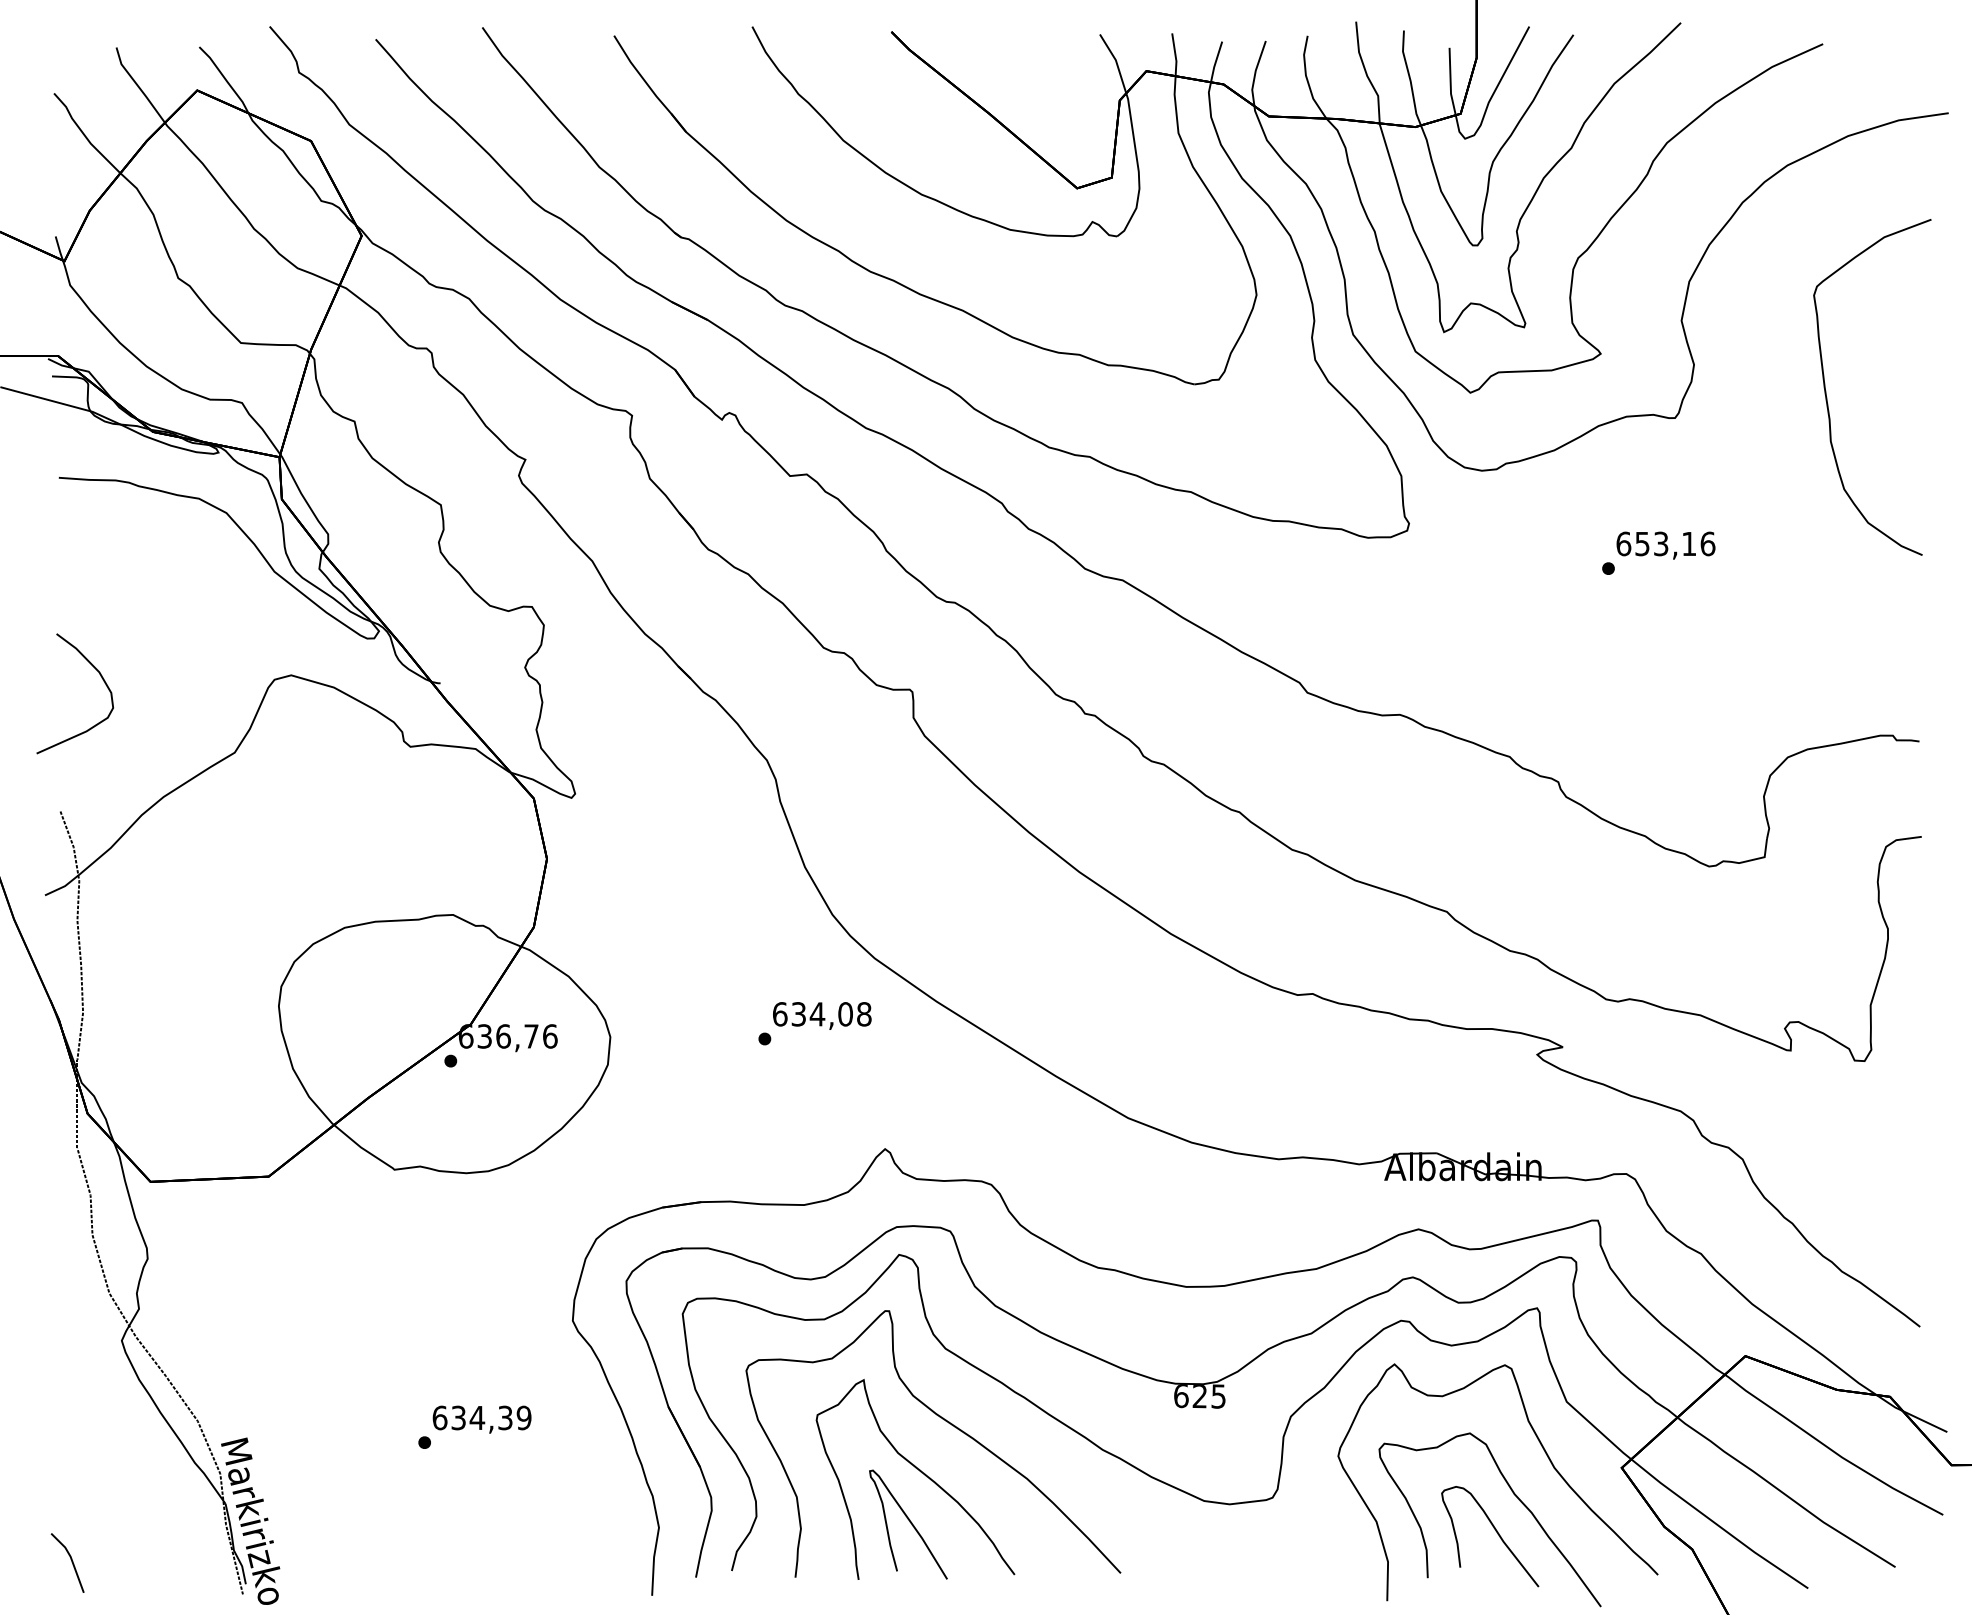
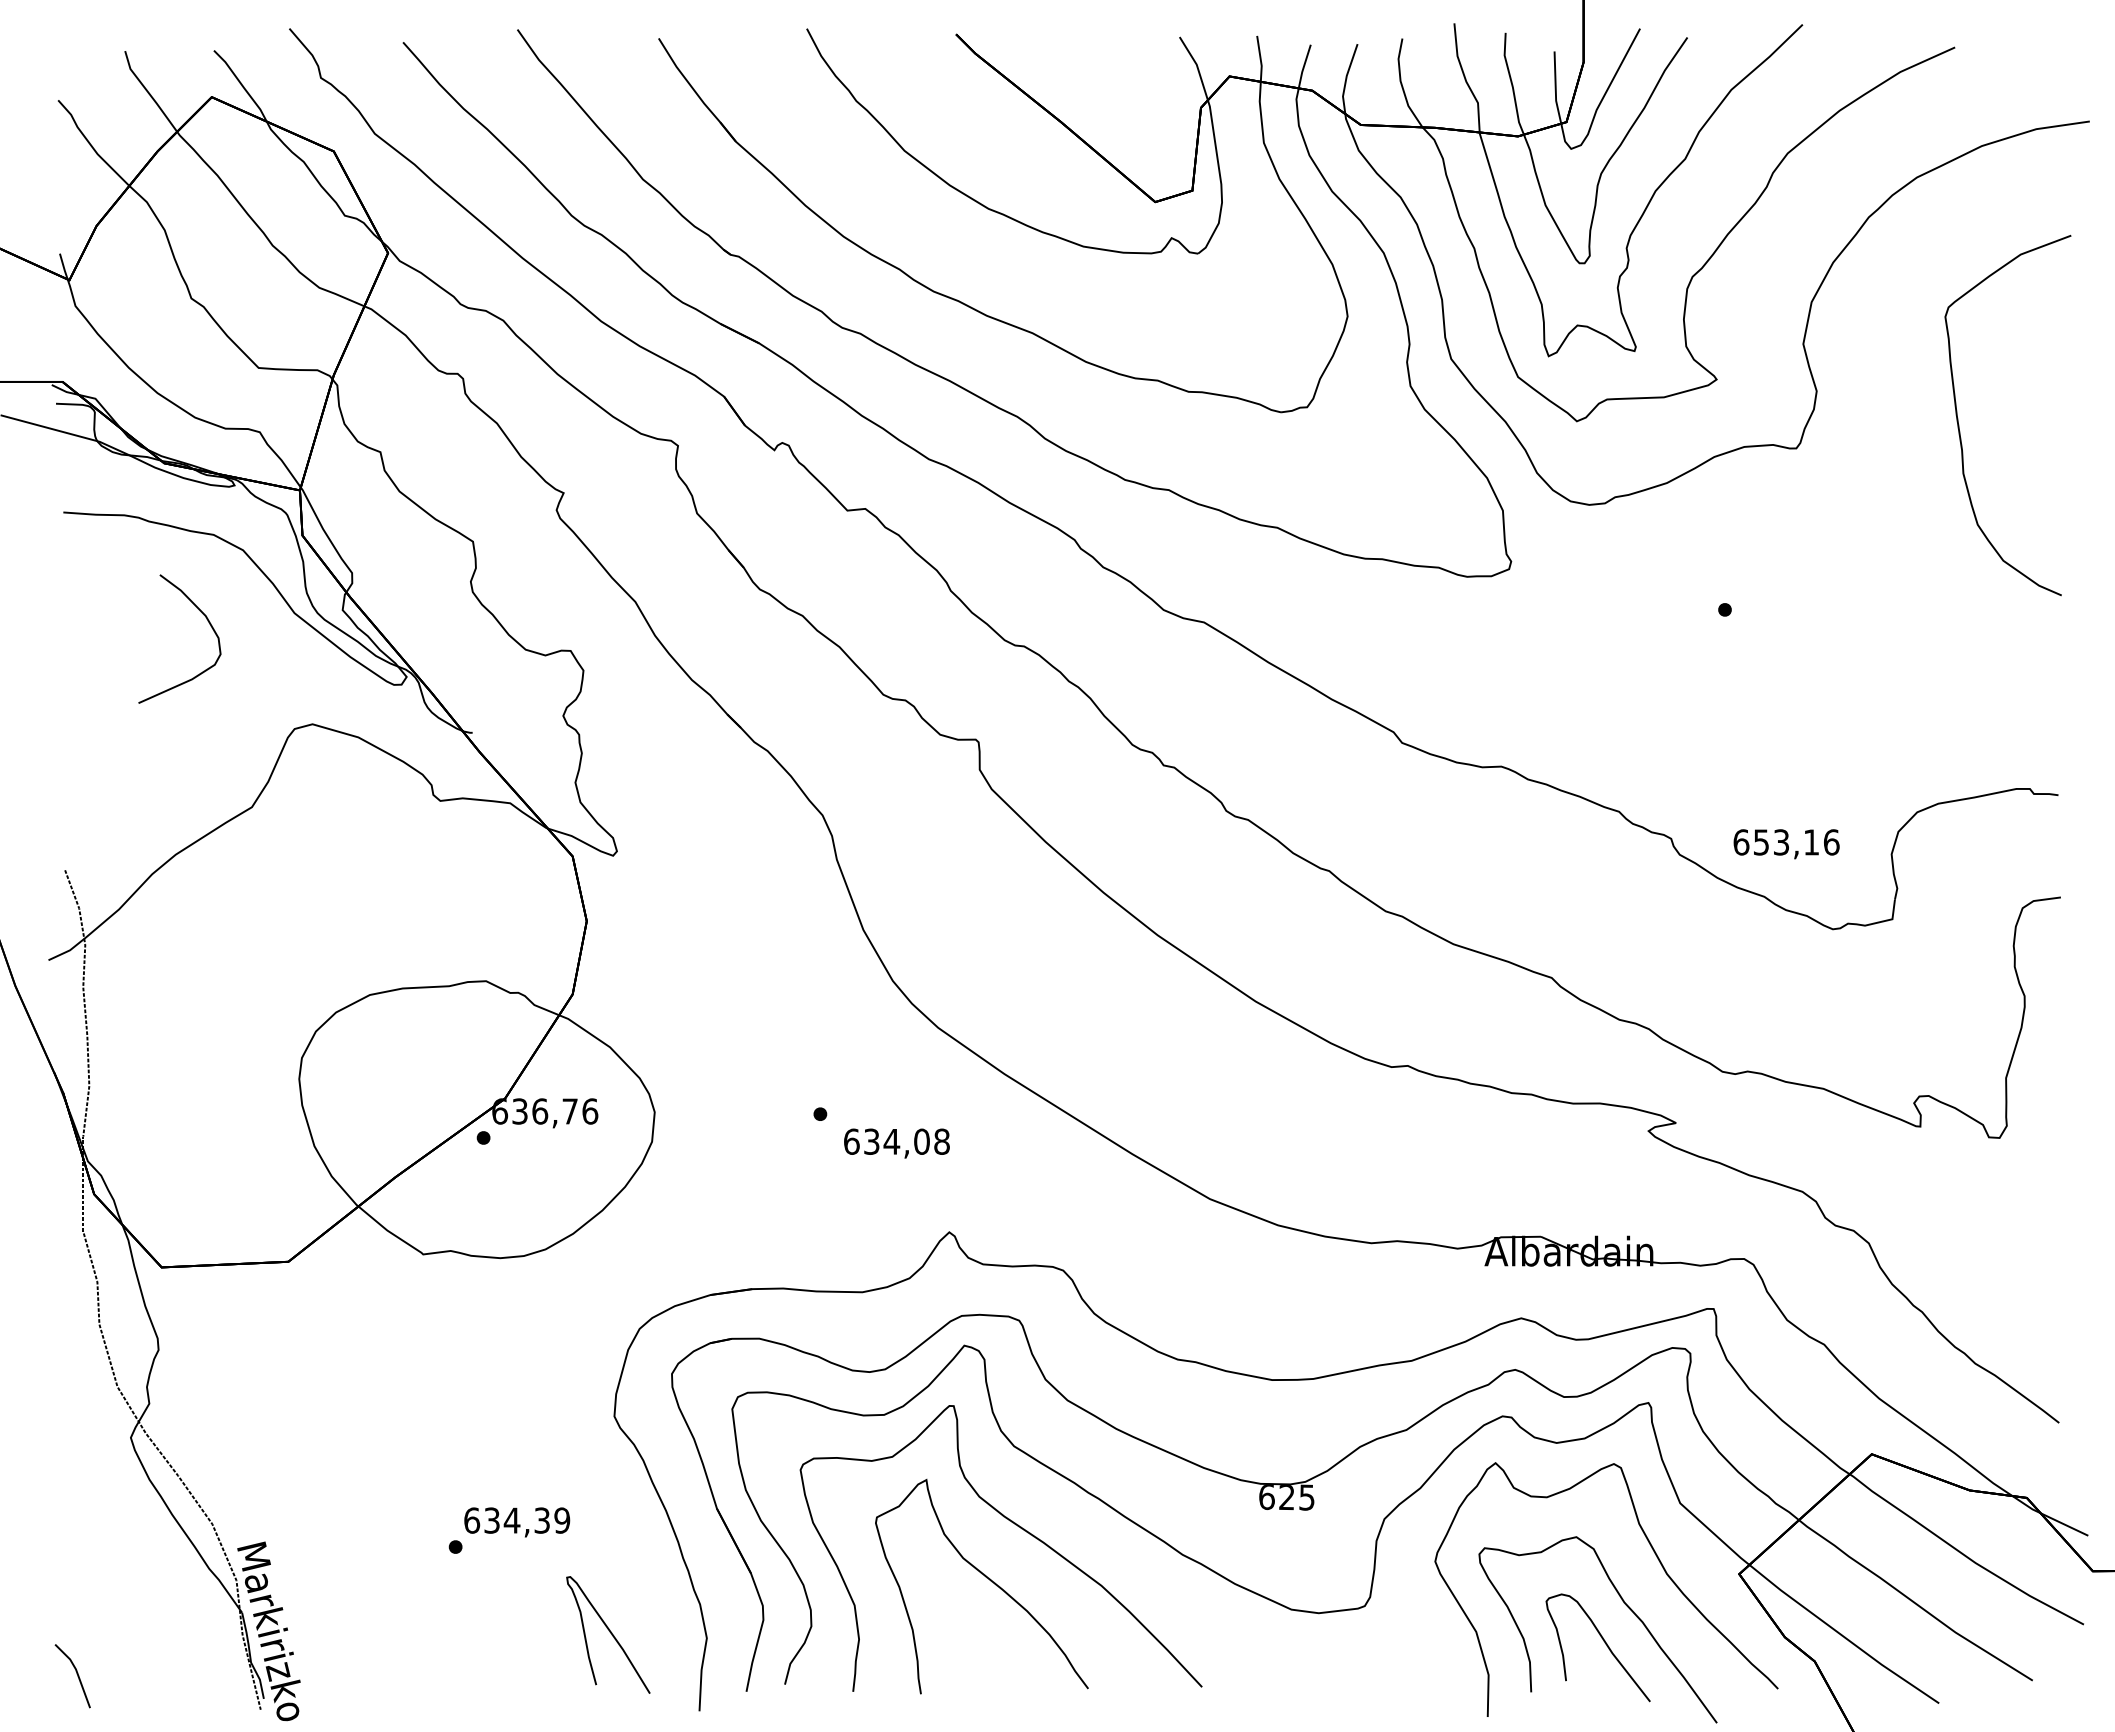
text: (1665, 545) -> (1786, 844), moved
curve: (100, 677) -> (207, 621), moved
text: (821, 1015) -> (896, 1143), moved
curve: (909, 1522) -> (609, 1632), moved

